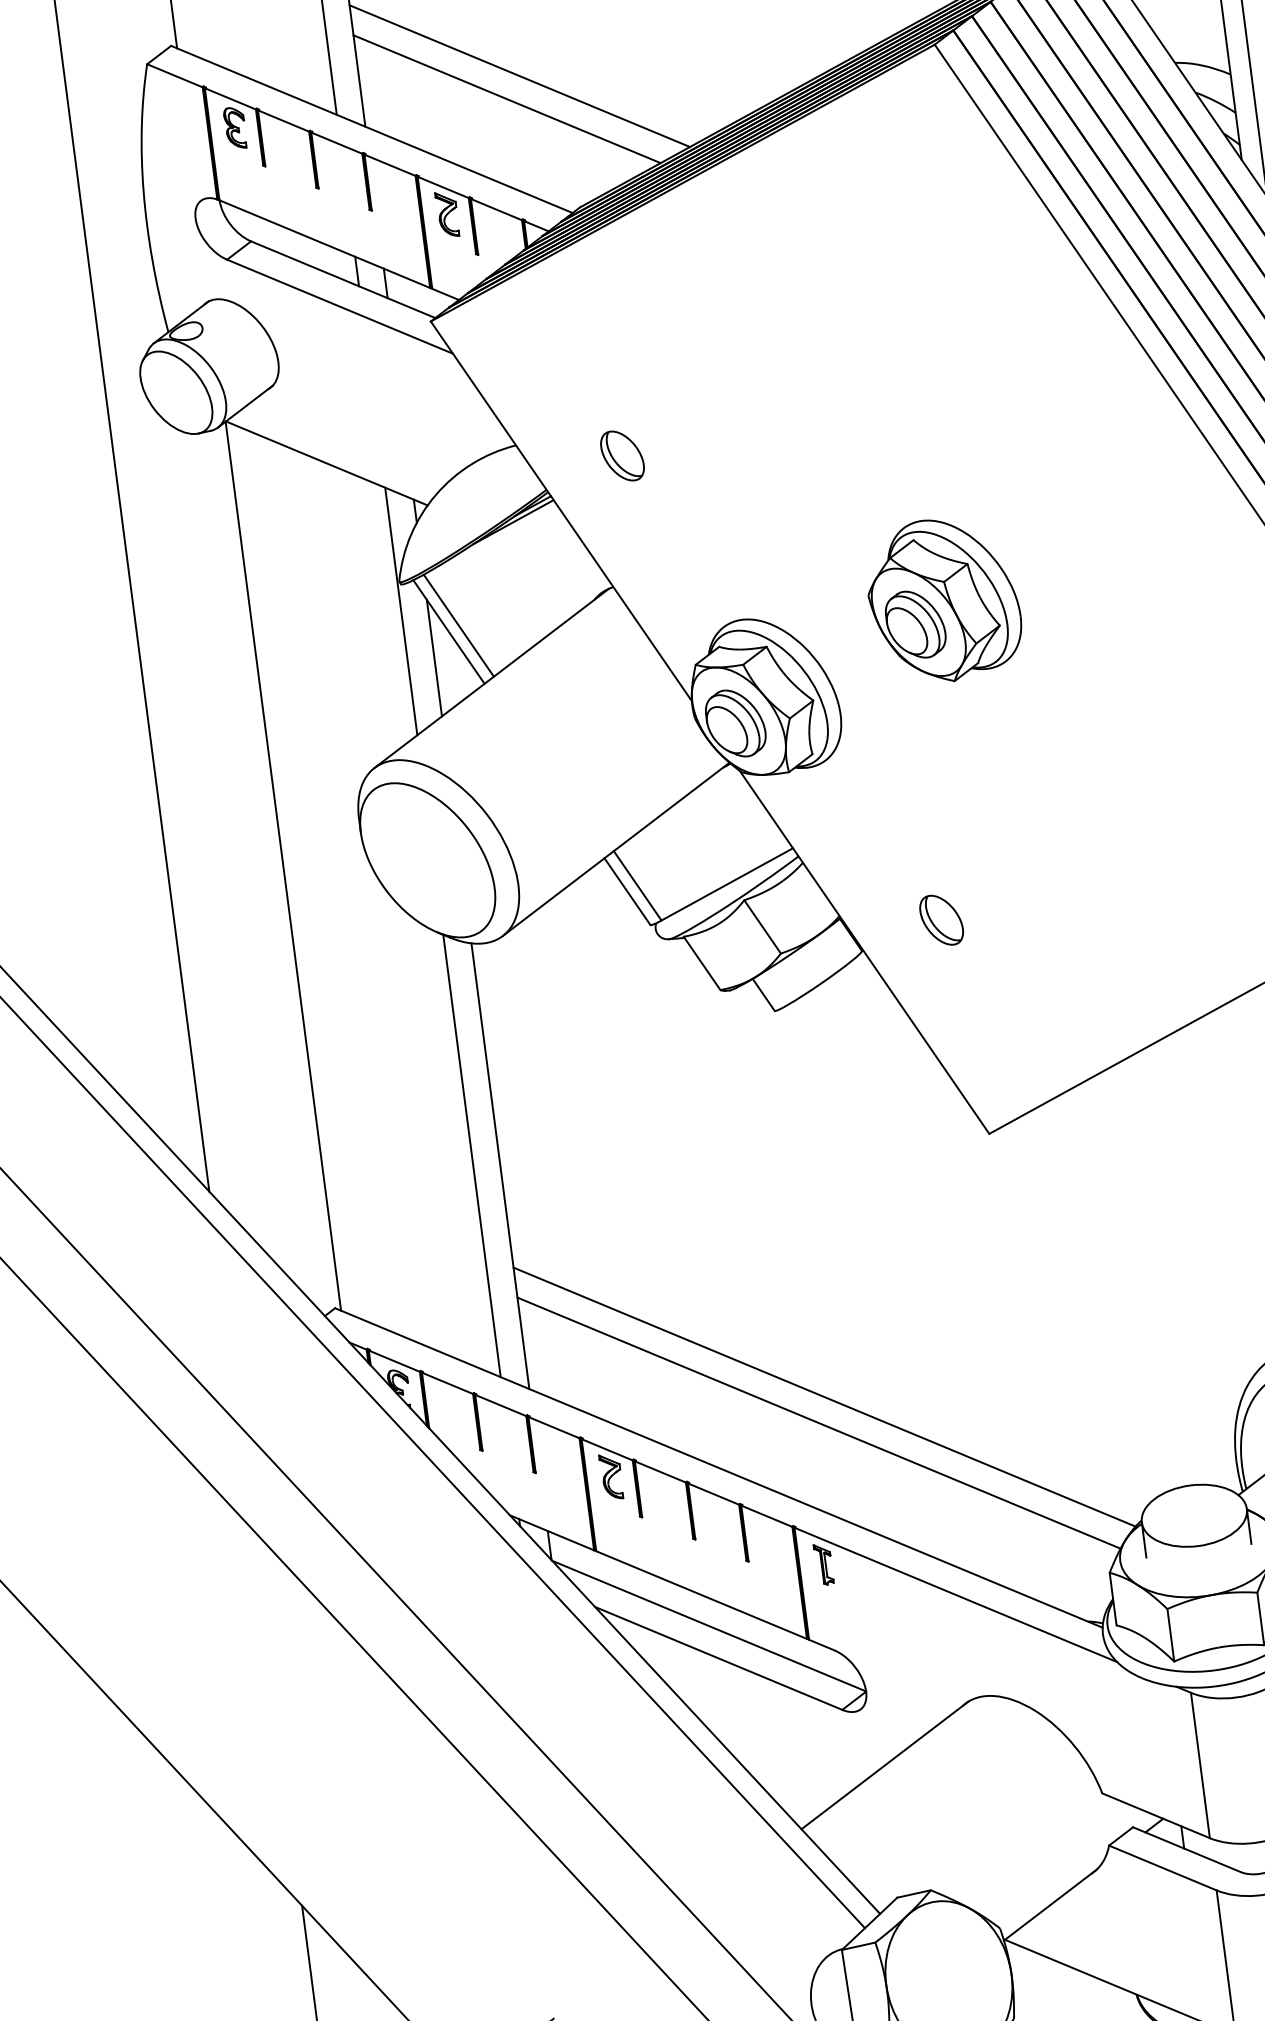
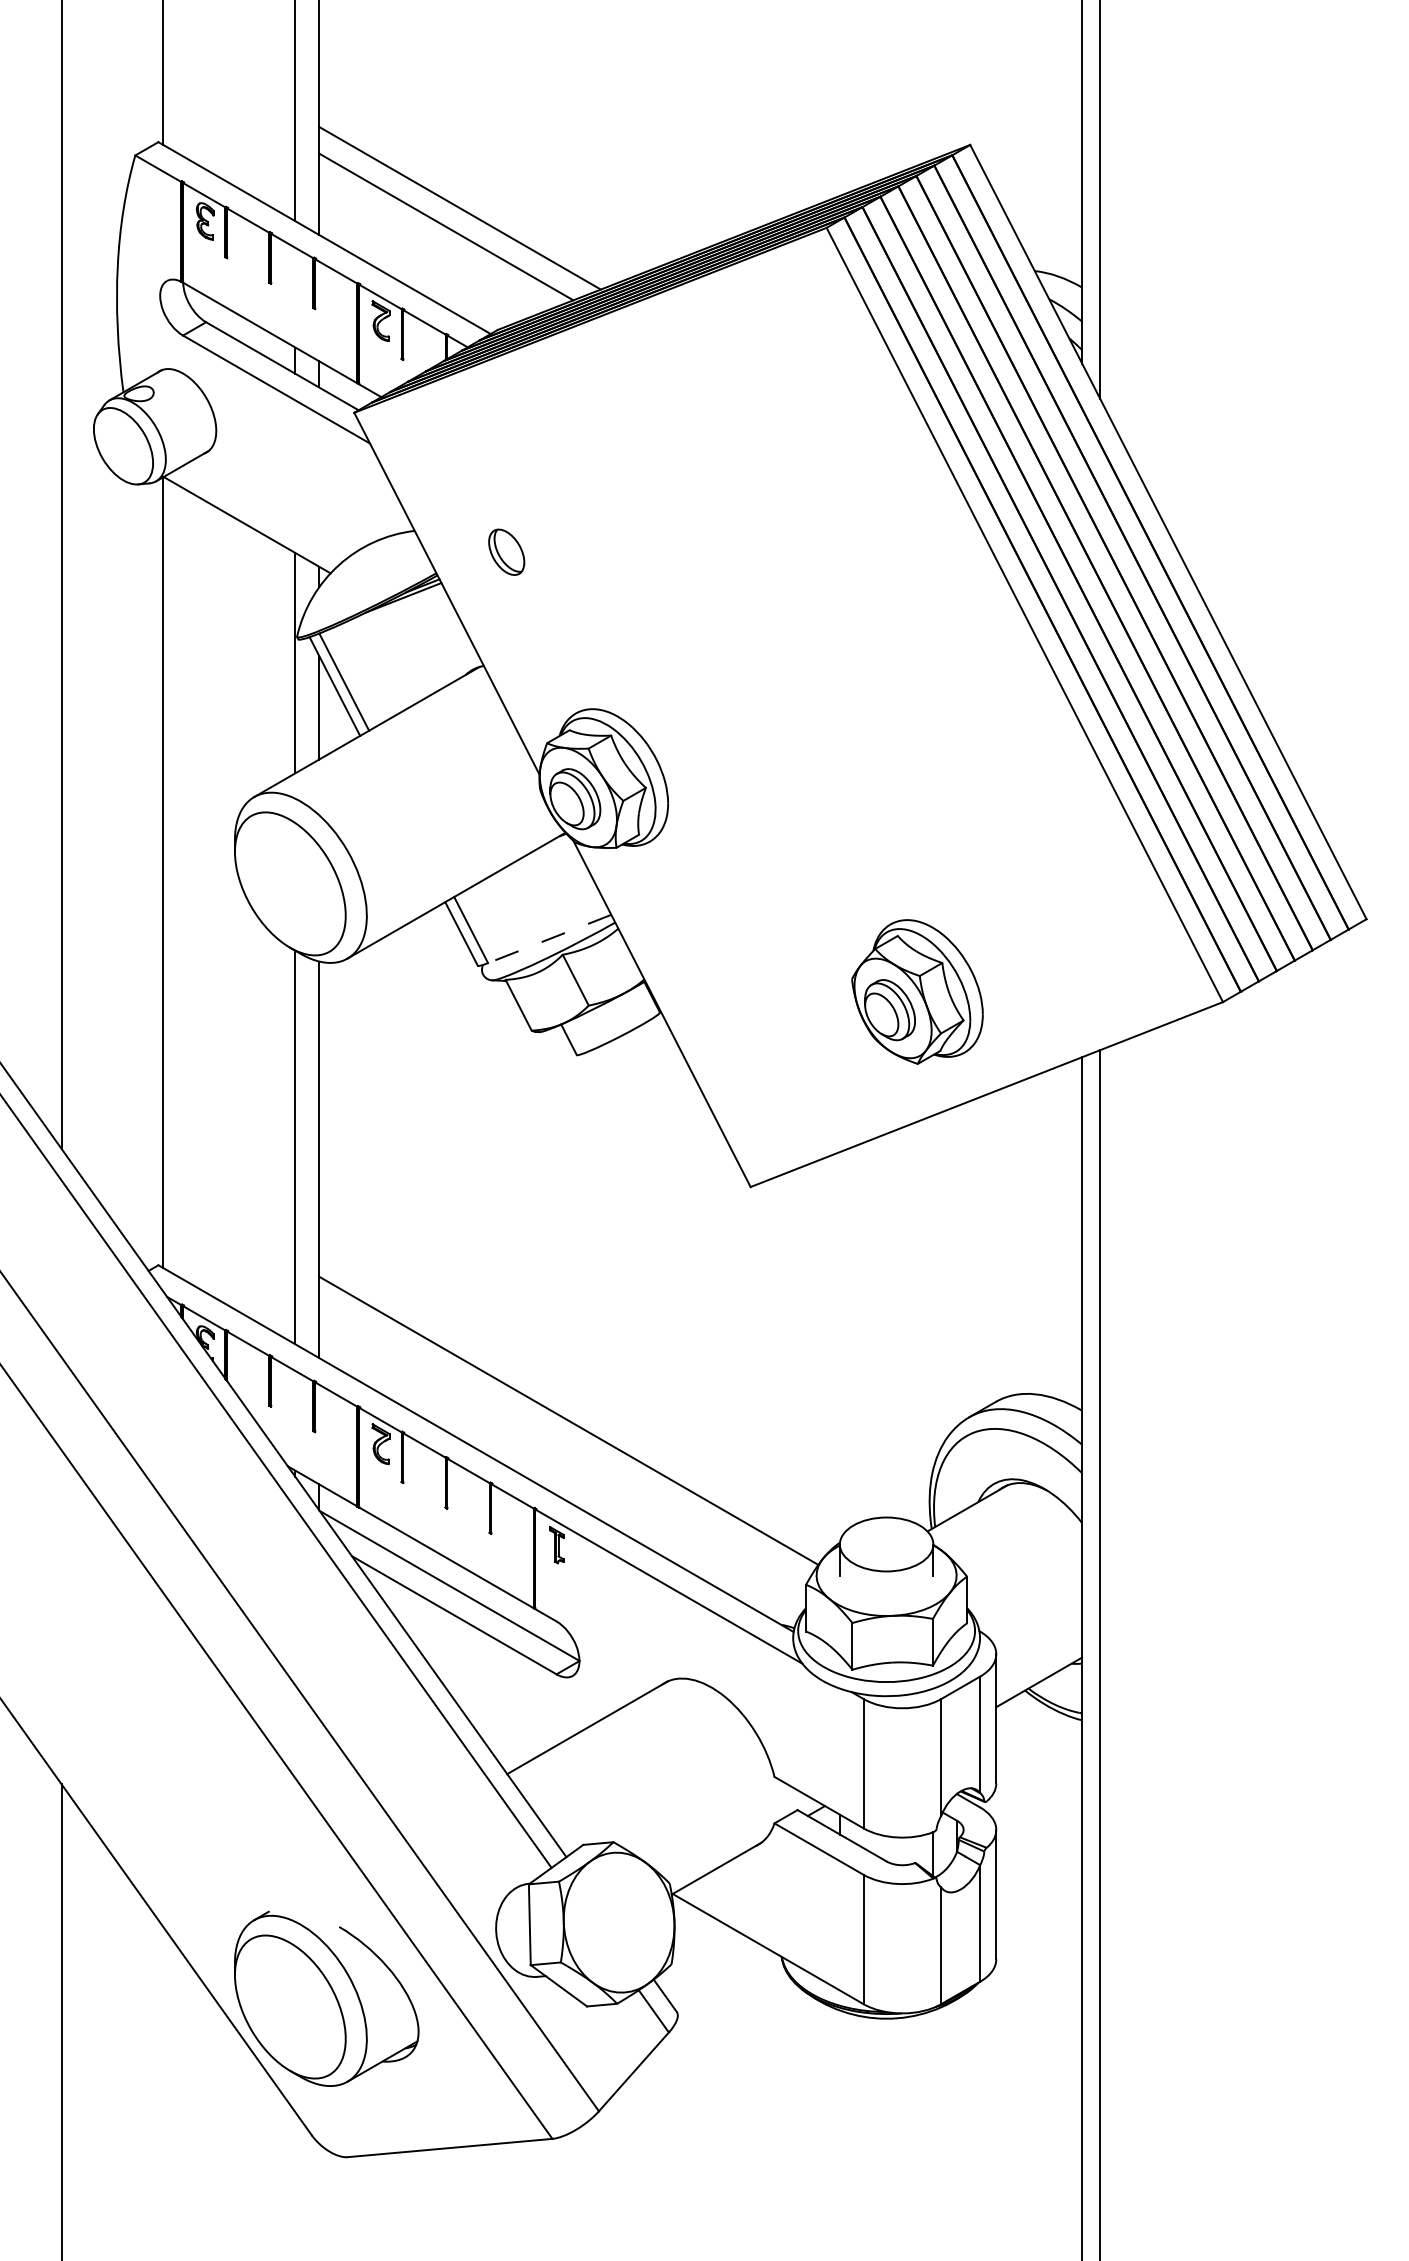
part: (943, 599) -> (917, 991), moved
line: (727, 885) -> (549, 939), solid -> dashed
part: (940, 920) -> (732, 994), removed
line: (824, 1396) -> (576, 1398), removed

